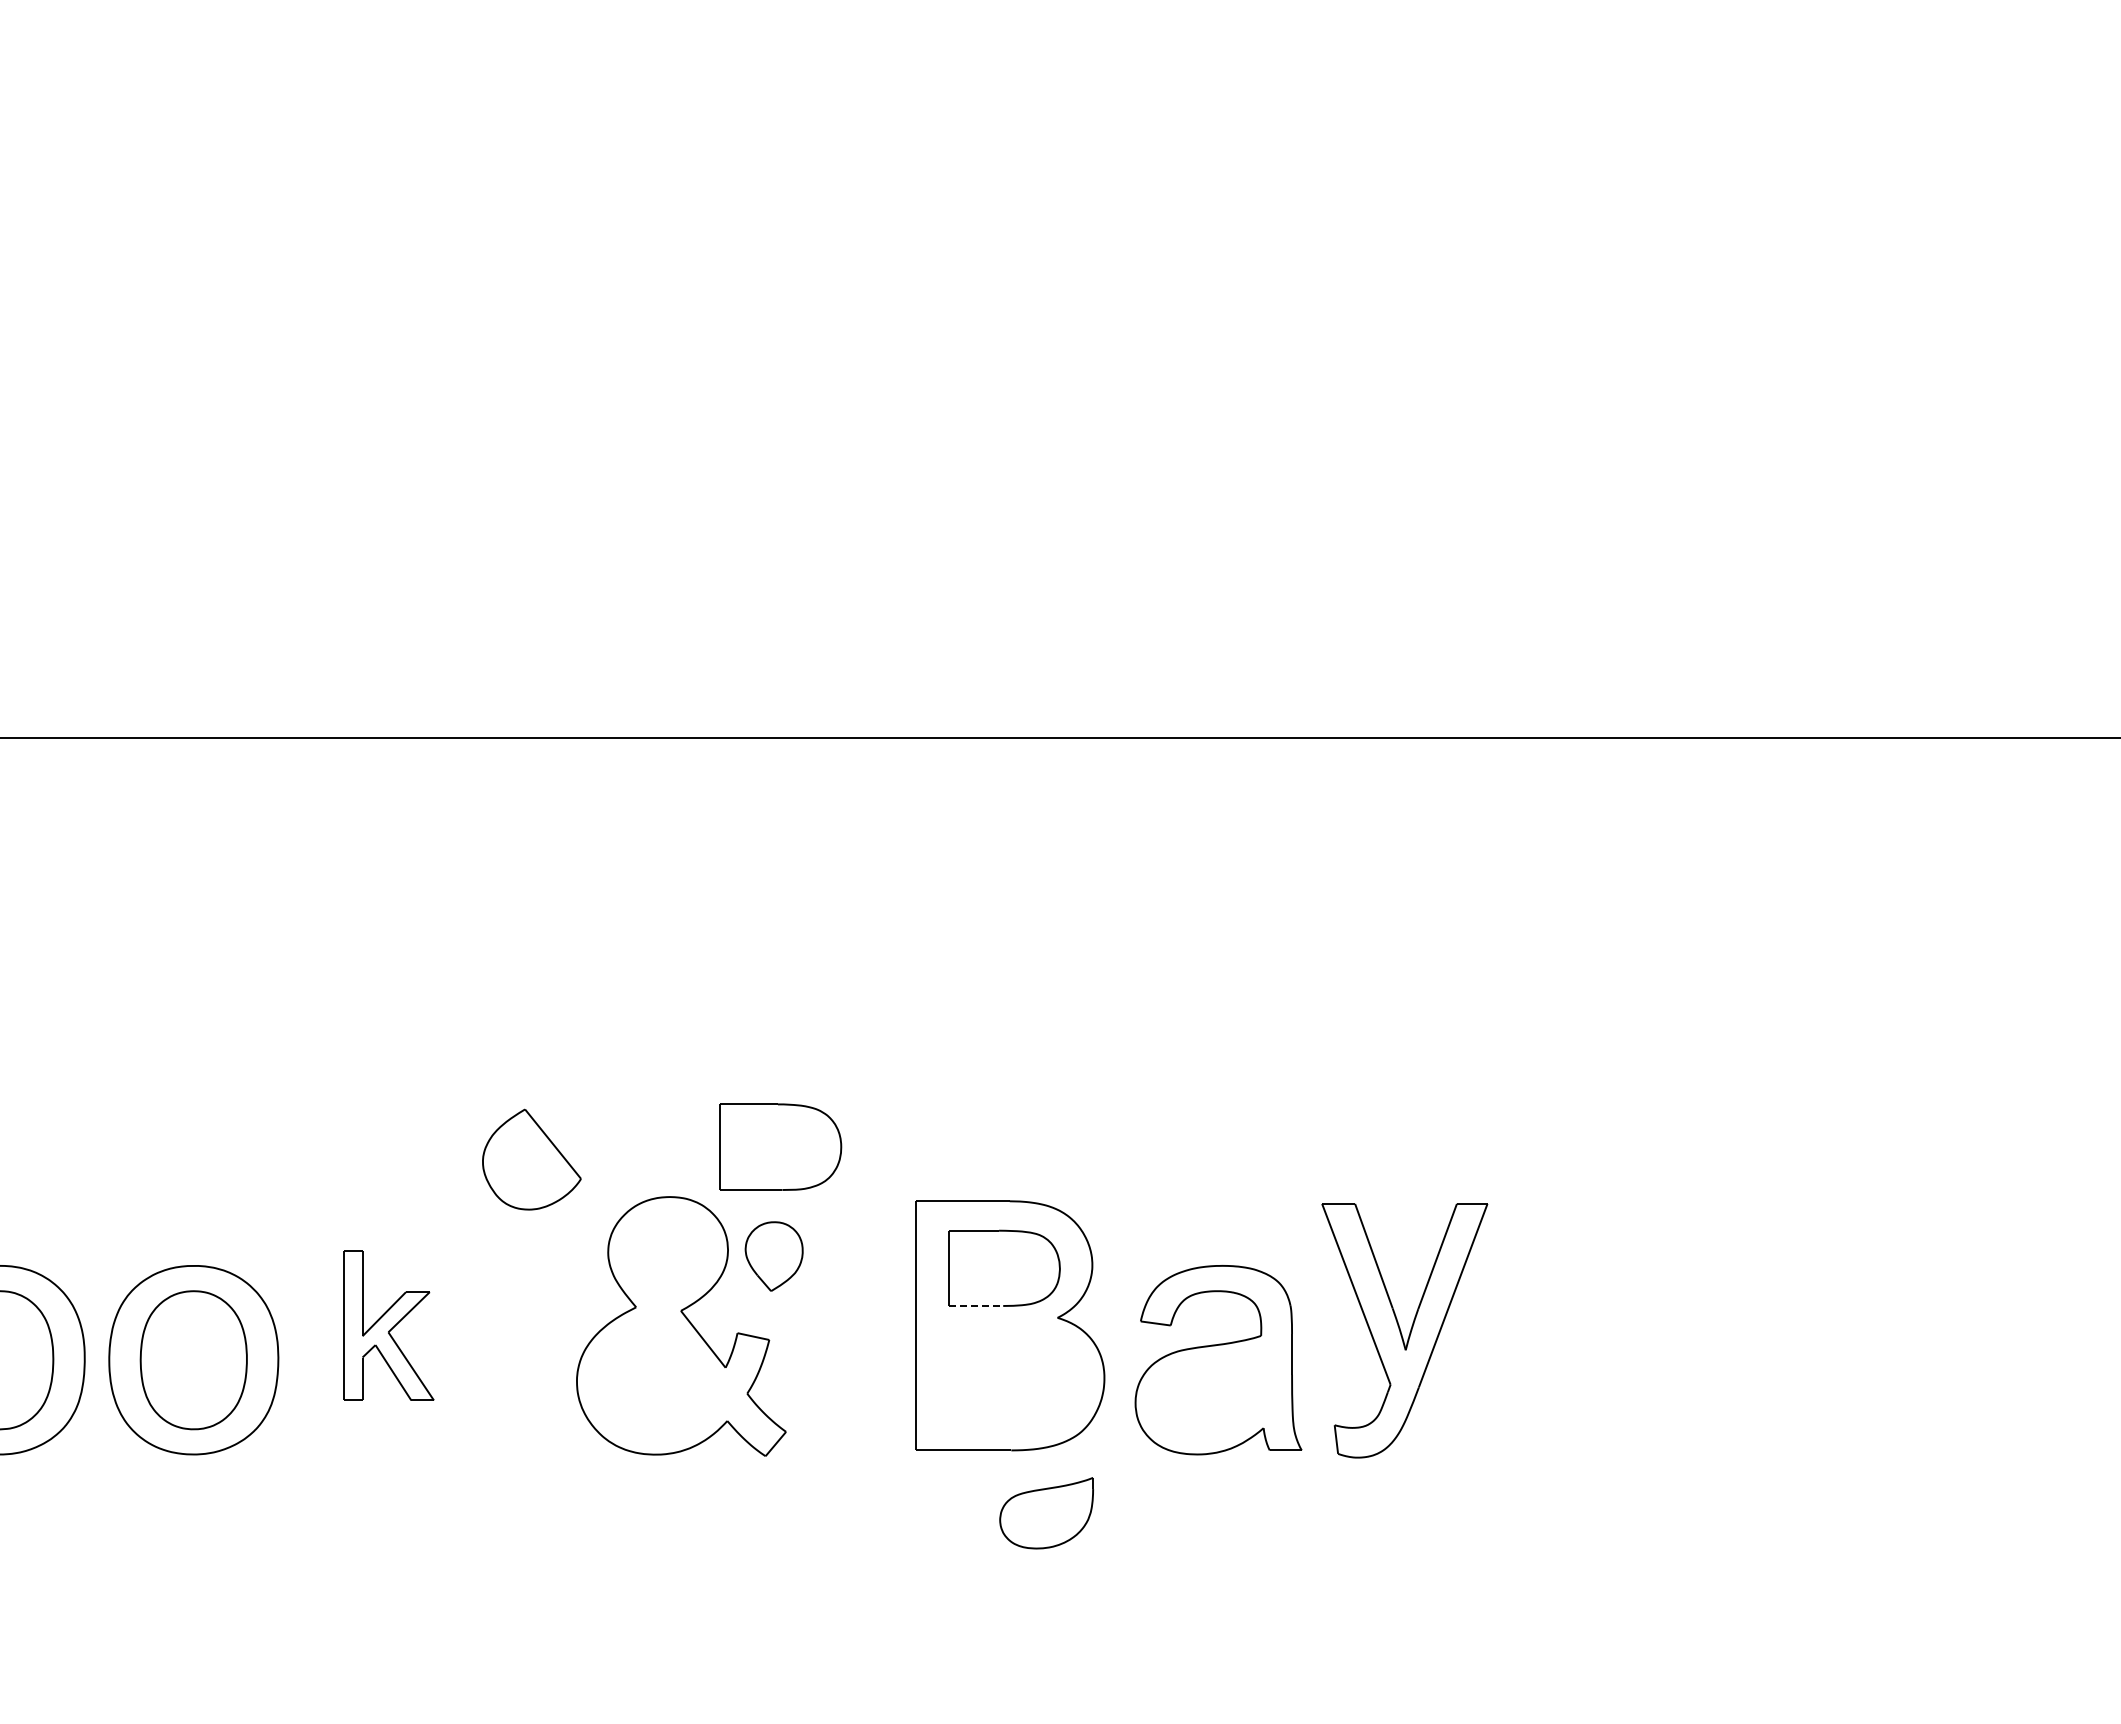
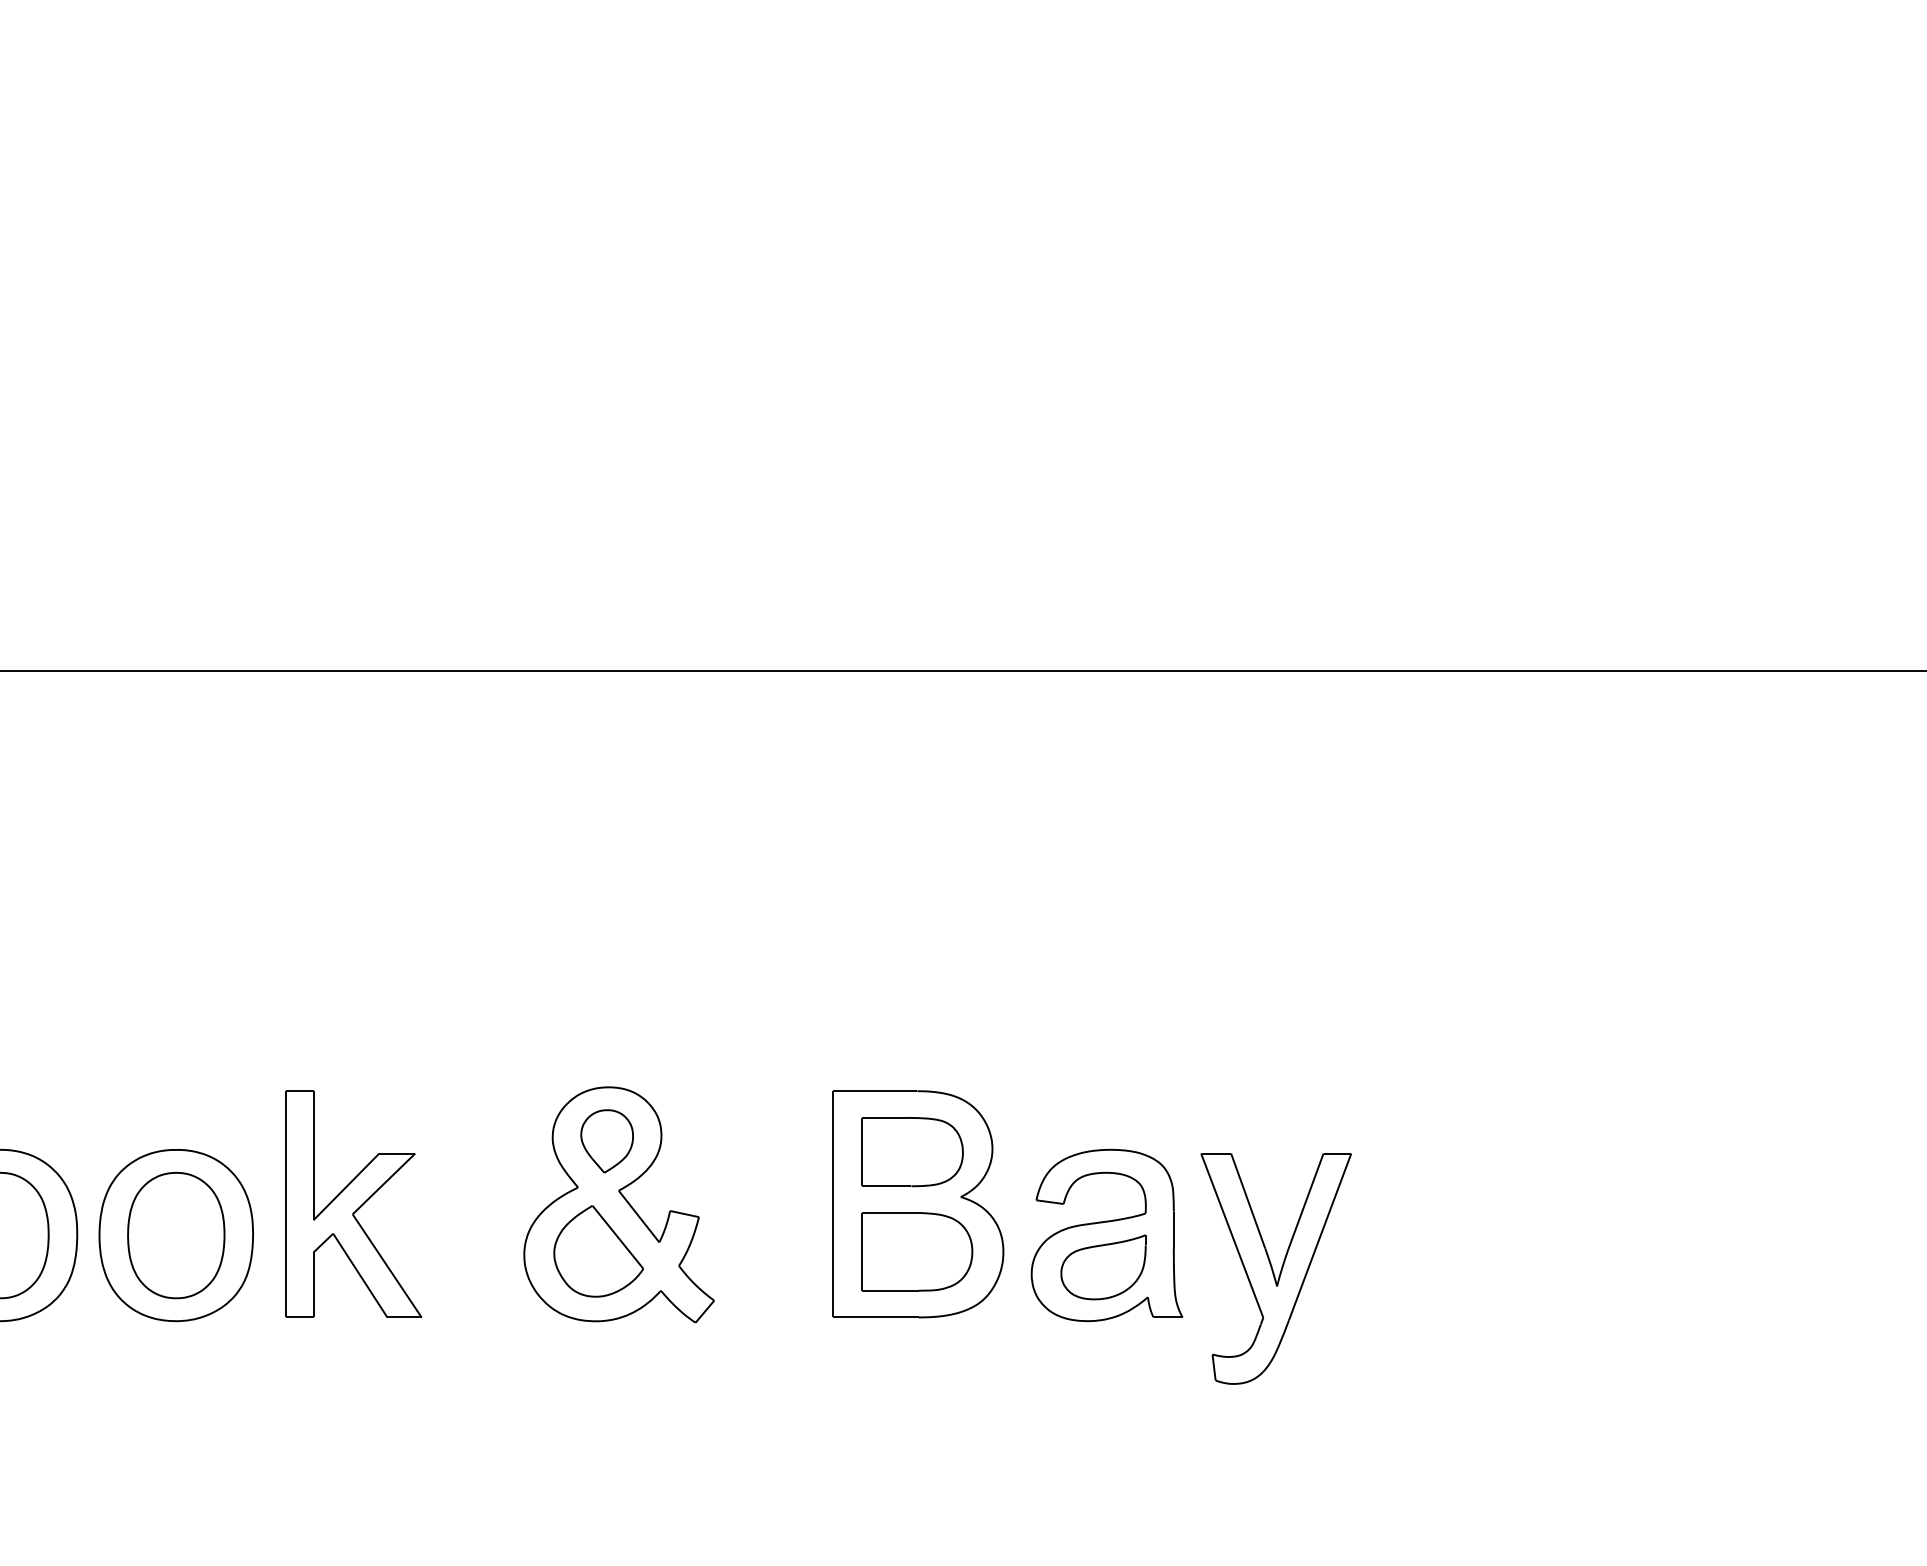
part: (780, 1146) -> (917, 1251), moved
part: (531, 1159) -> (598, 1251), moved
part: (773, 1256) -> (606, 1141), moved
line: (976, 1305) -> (887, 1185), dashed -> solid
part: (388, 1325) -> (353, 1203), size x1.67
part: (1404, 1330) -> (1275, 1268), moved
part: (1046, 1513) -> (1103, 1267), moved

